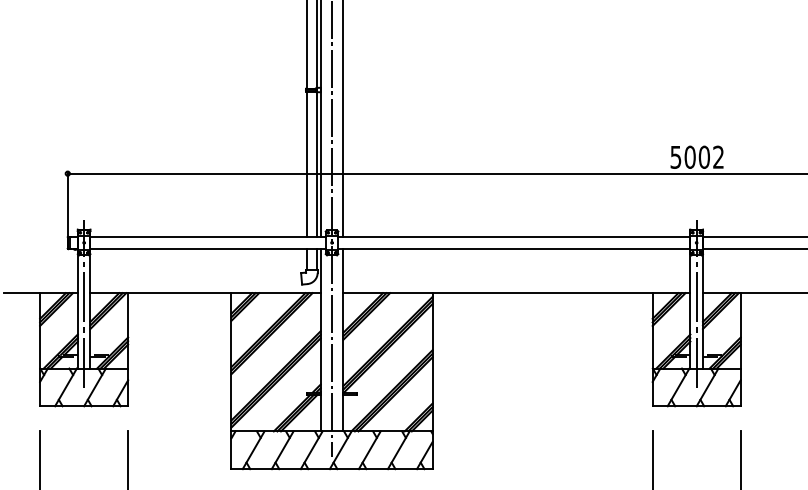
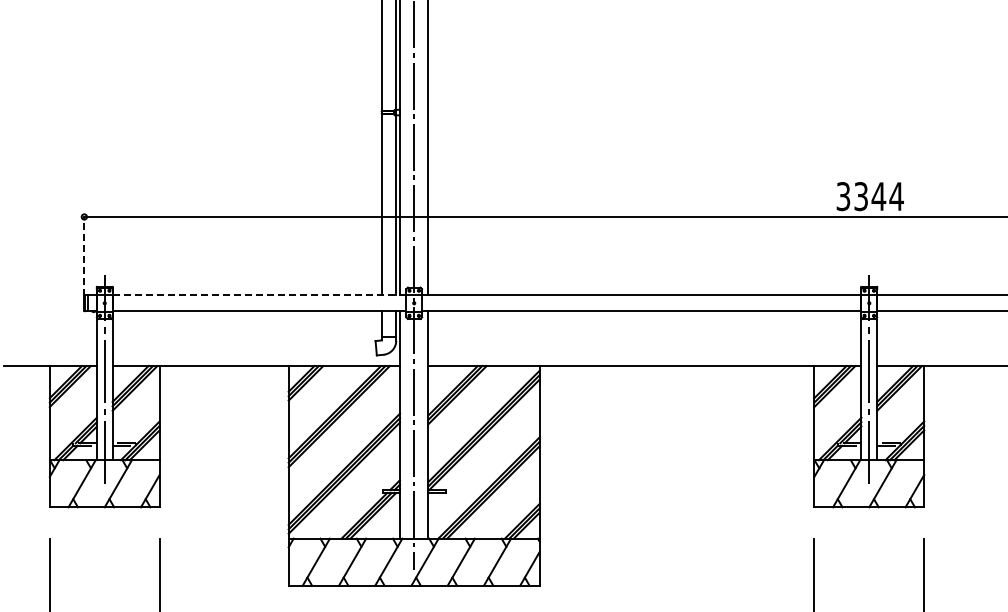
text: (697, 157) -> (870, 196), 5002 -> 3344
line: (67, 205) -> (84, 256), solid -> dashed
line: (208, 236) -> (259, 295), solid -> dashed

